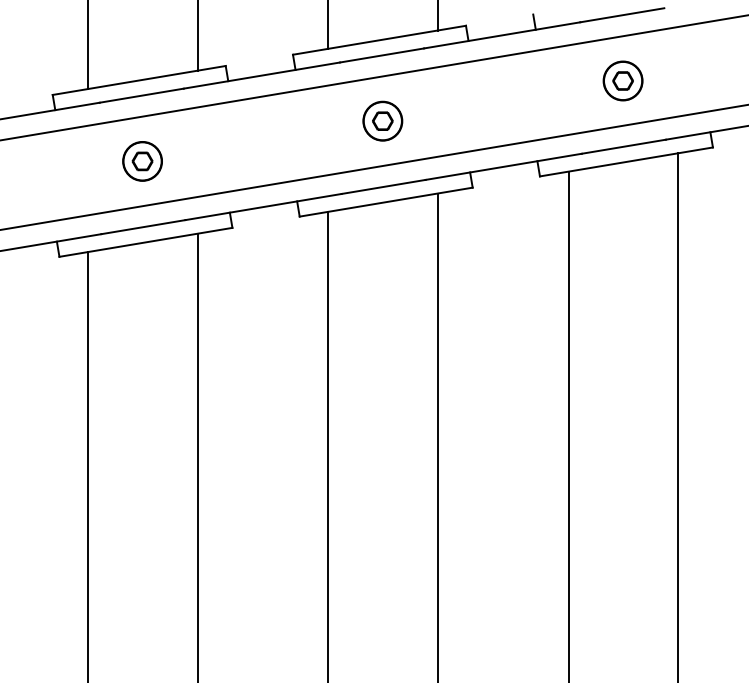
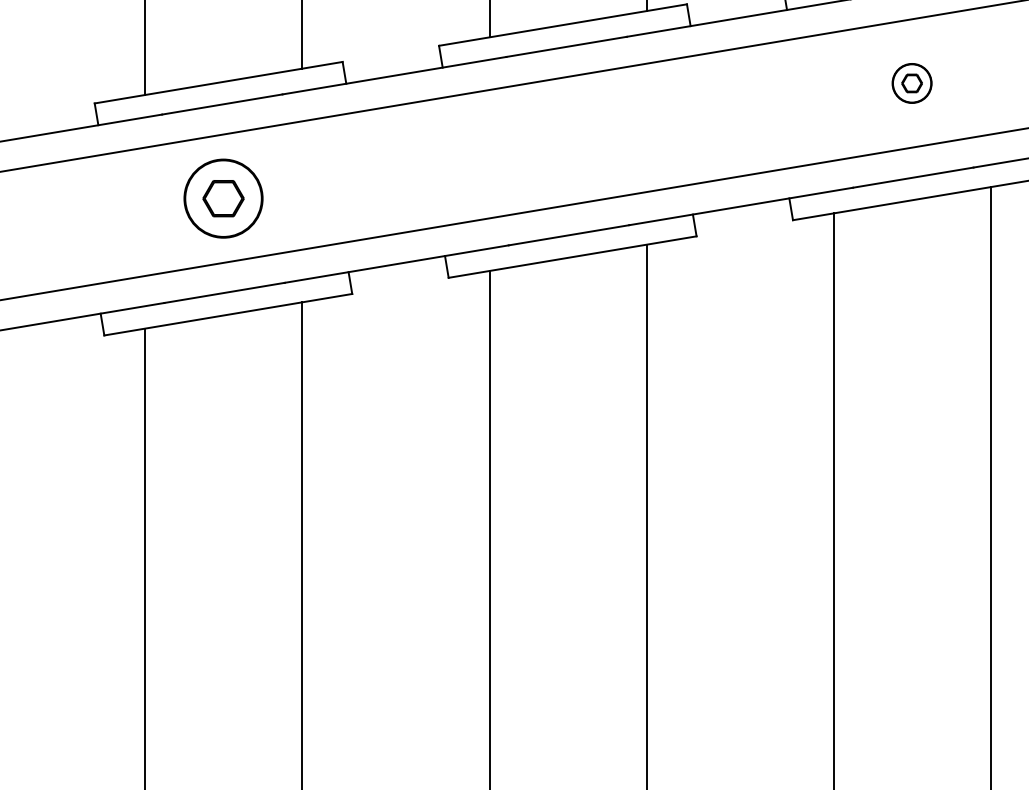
part: (622, 80) -> (911, 82), size x0.7
part: (382, 120) -> (567, 140), removed
part: (142, 161) -> (223, 198), size x1.4

